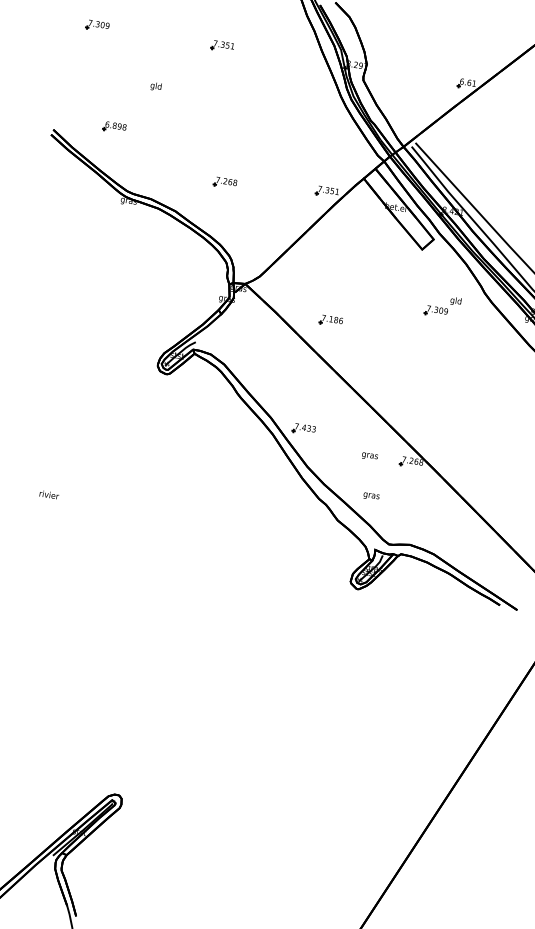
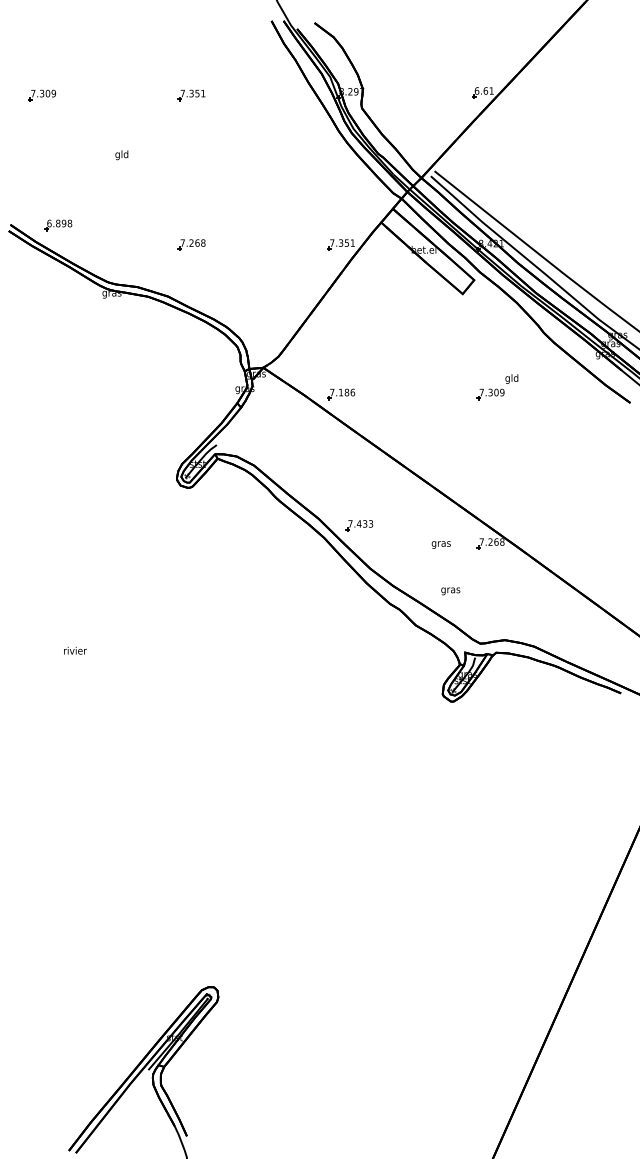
part: (114, 127) -> (58, 225), moved
part: (225, 182) -> (191, 244), moved
part: (442, 306) -> (497, 387), moved
part: (331, 320) -> (341, 394), moved

